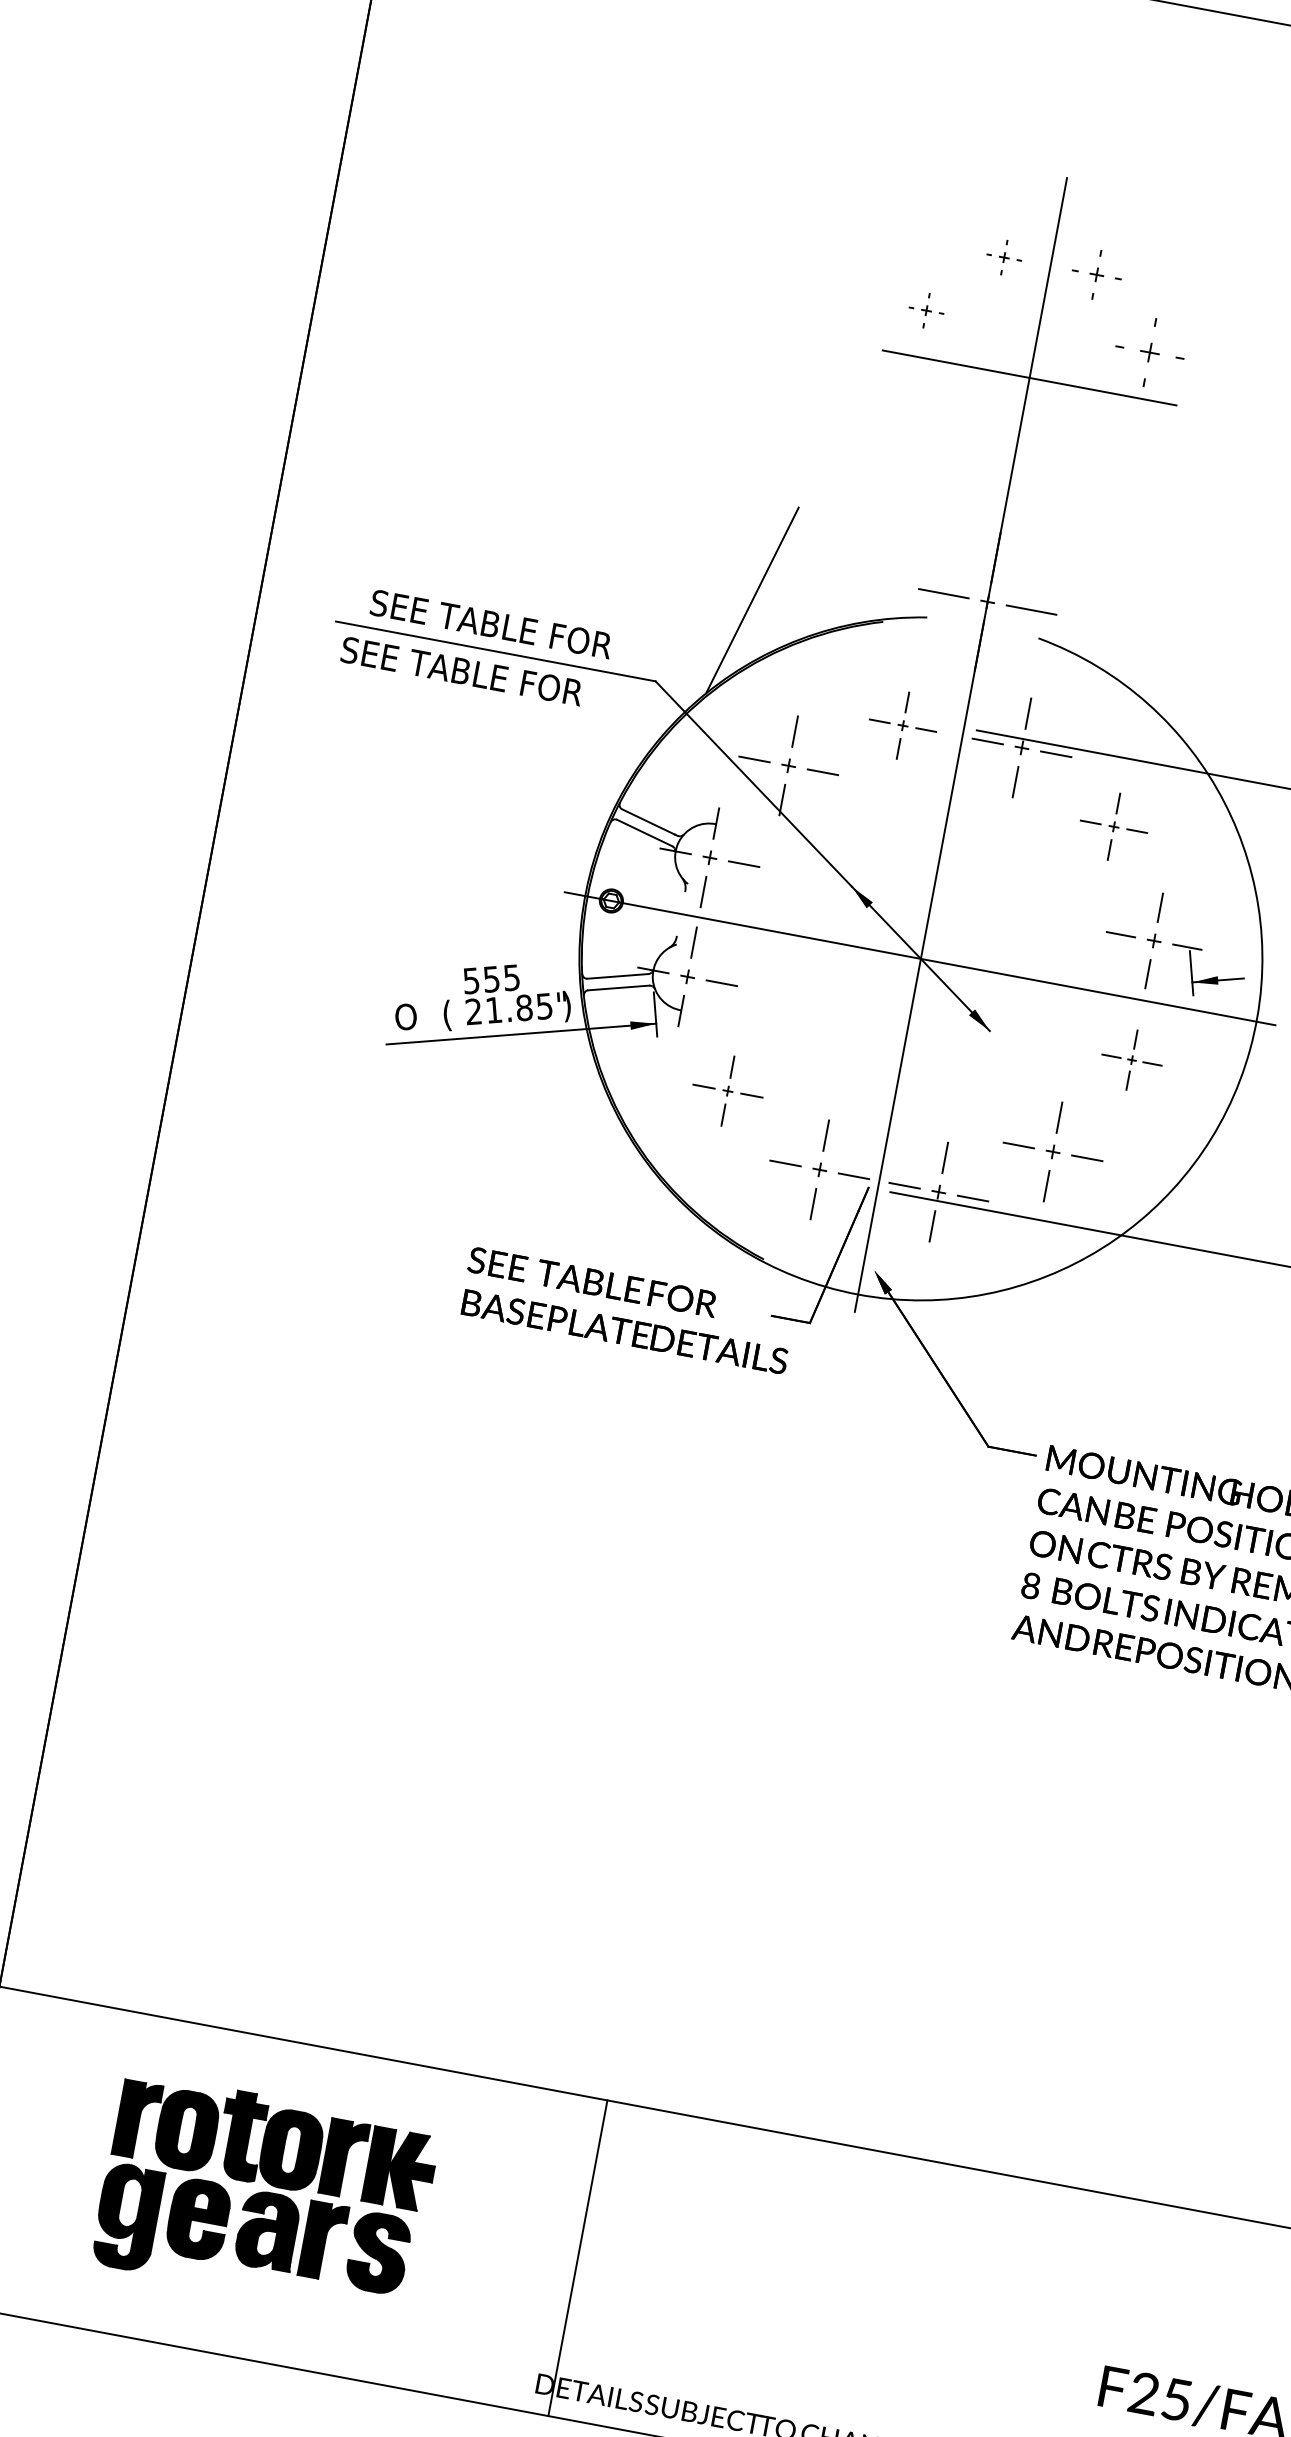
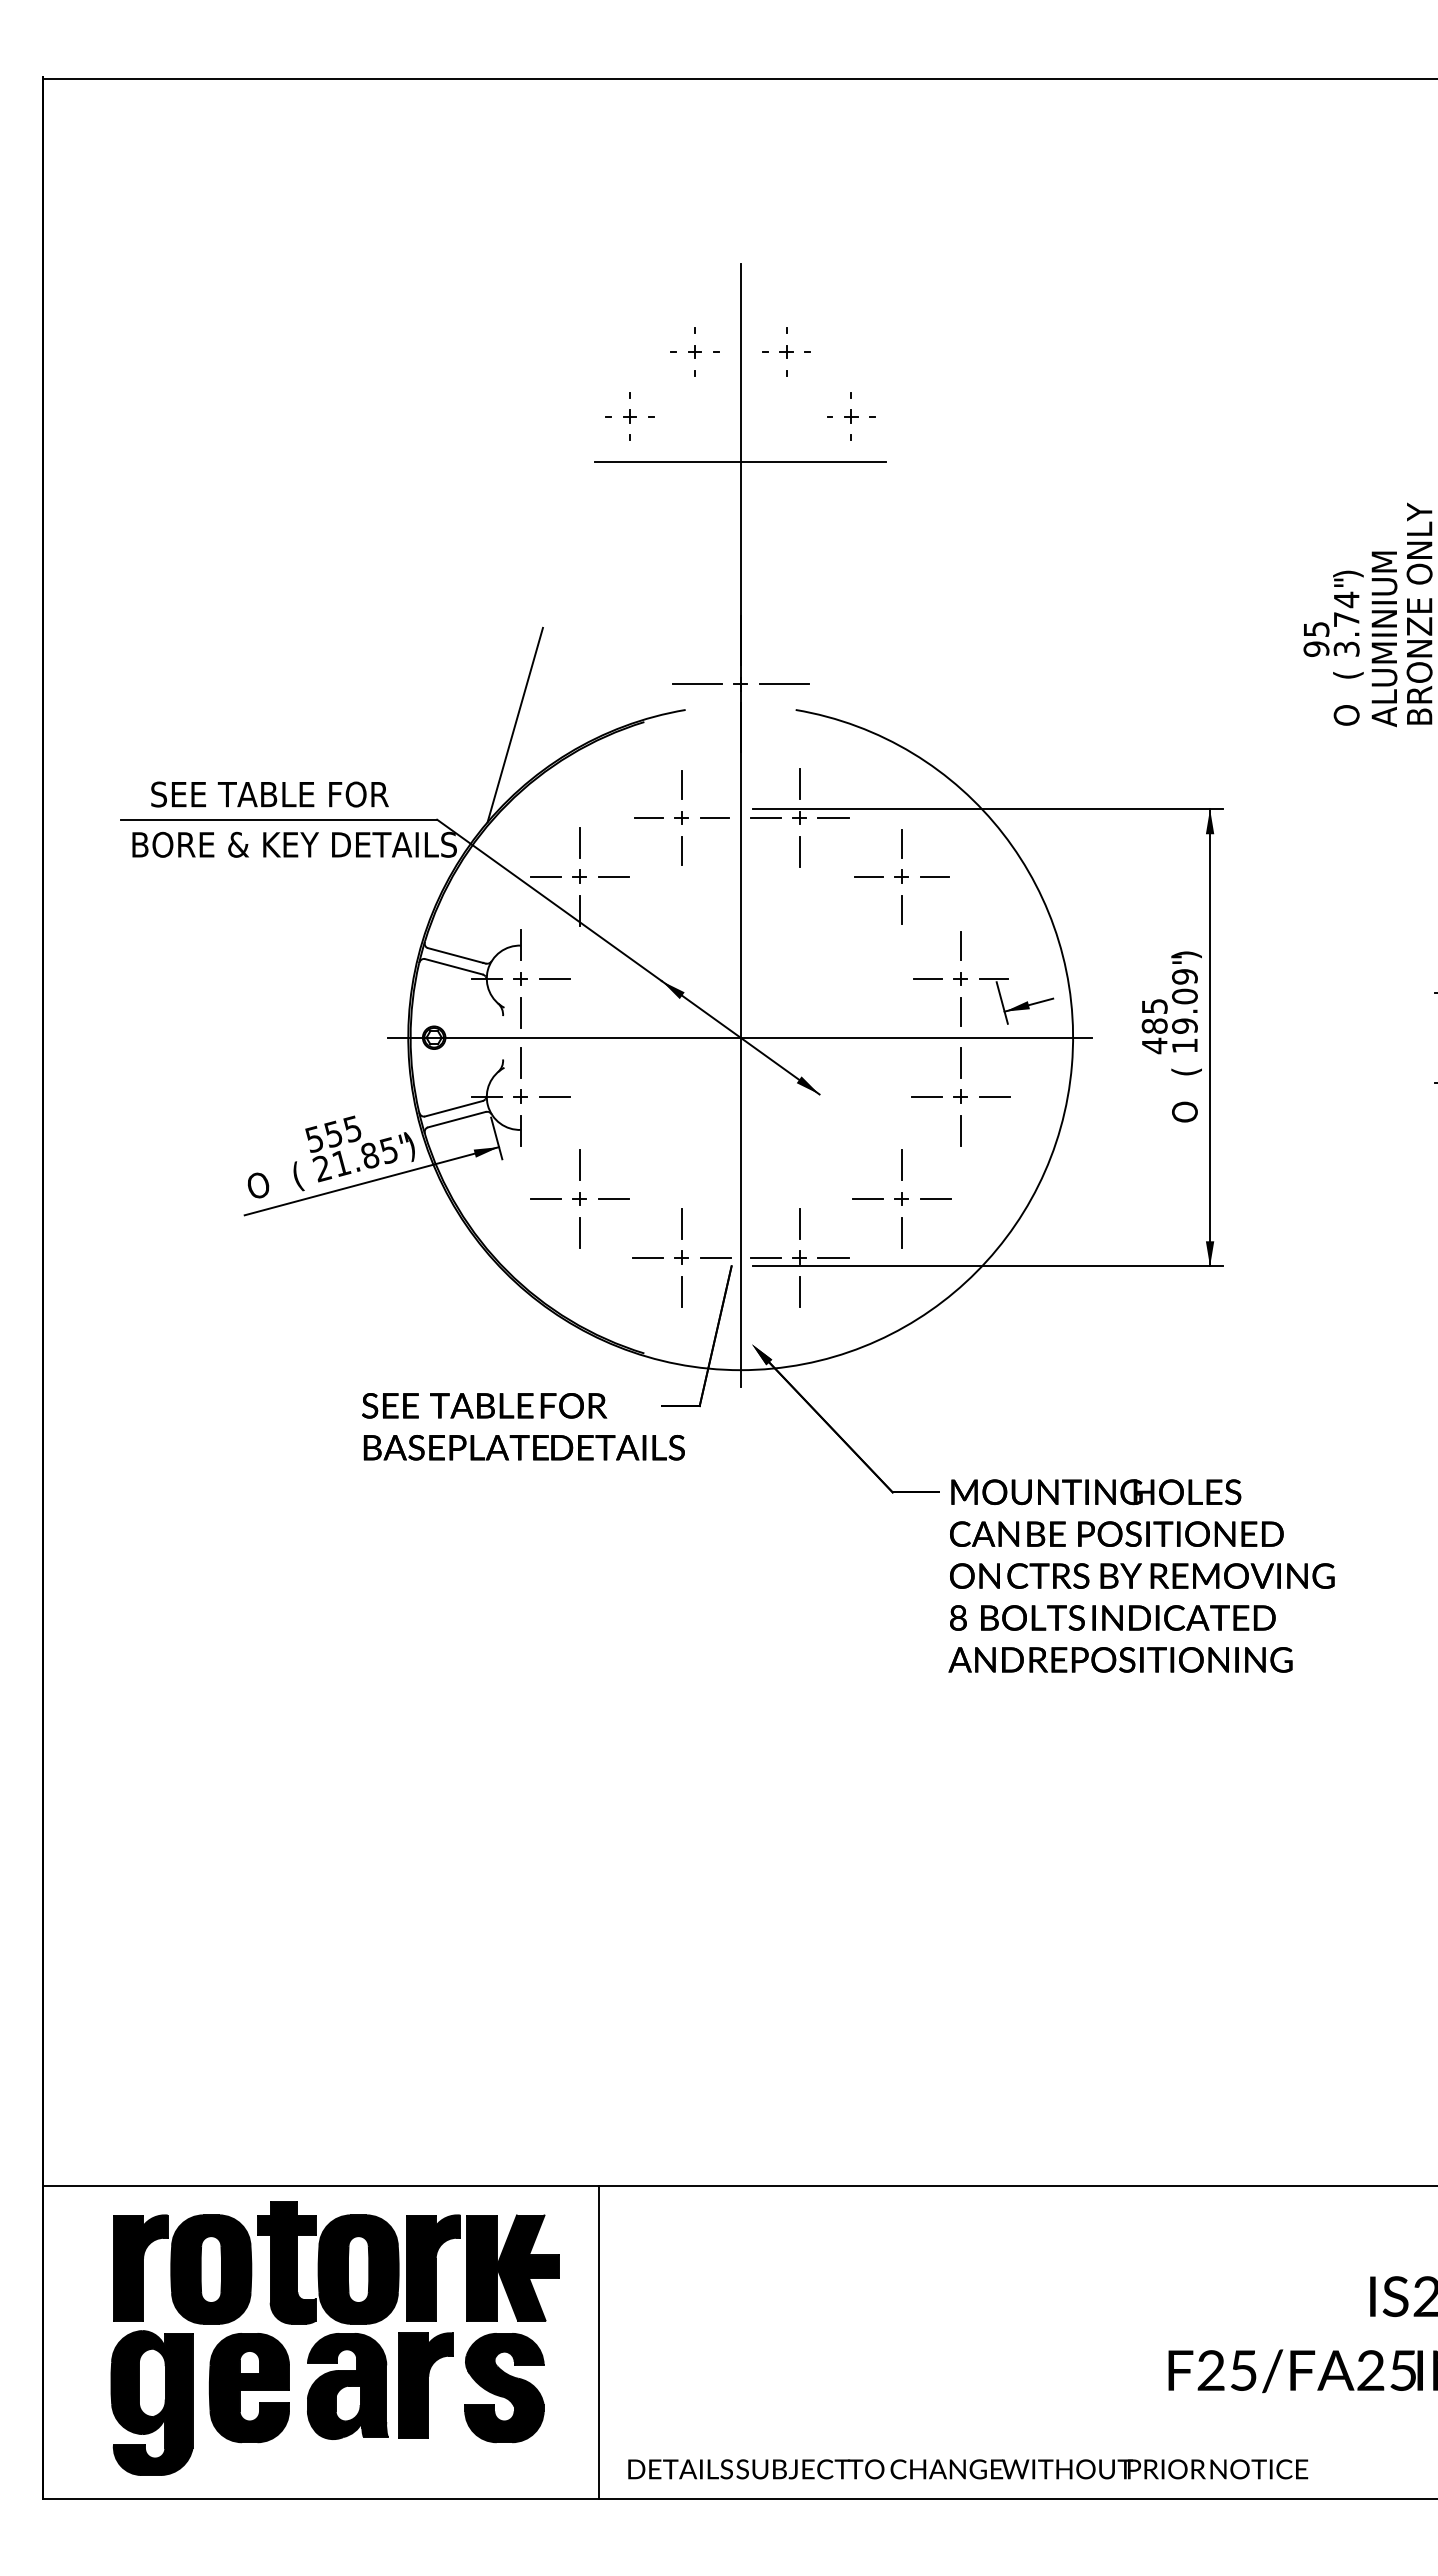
part: (1003, 257) -> (694, 351), size x1.43
part: (926, 310) -> (629, 416), size x1.43
part: (1150, 352) -> (851, 416), size x0.71
text: (505, 679) -> (293, 844), SEE TABLE FOR -> BORE & KEY DETAILS
part: (902, 725) -> (681, 817), size x1.43
part: (1113, 826) -> (901, 876), size x1.43
part: (1131, 1059) -> (960, 1096), size x1.67
part: (727, 1090) -> (579, 1198), size x1.43
part: (264, 2195) -> (334, 2338), size x1.43
line: (578, 2258) -> (599, 2342), moved

